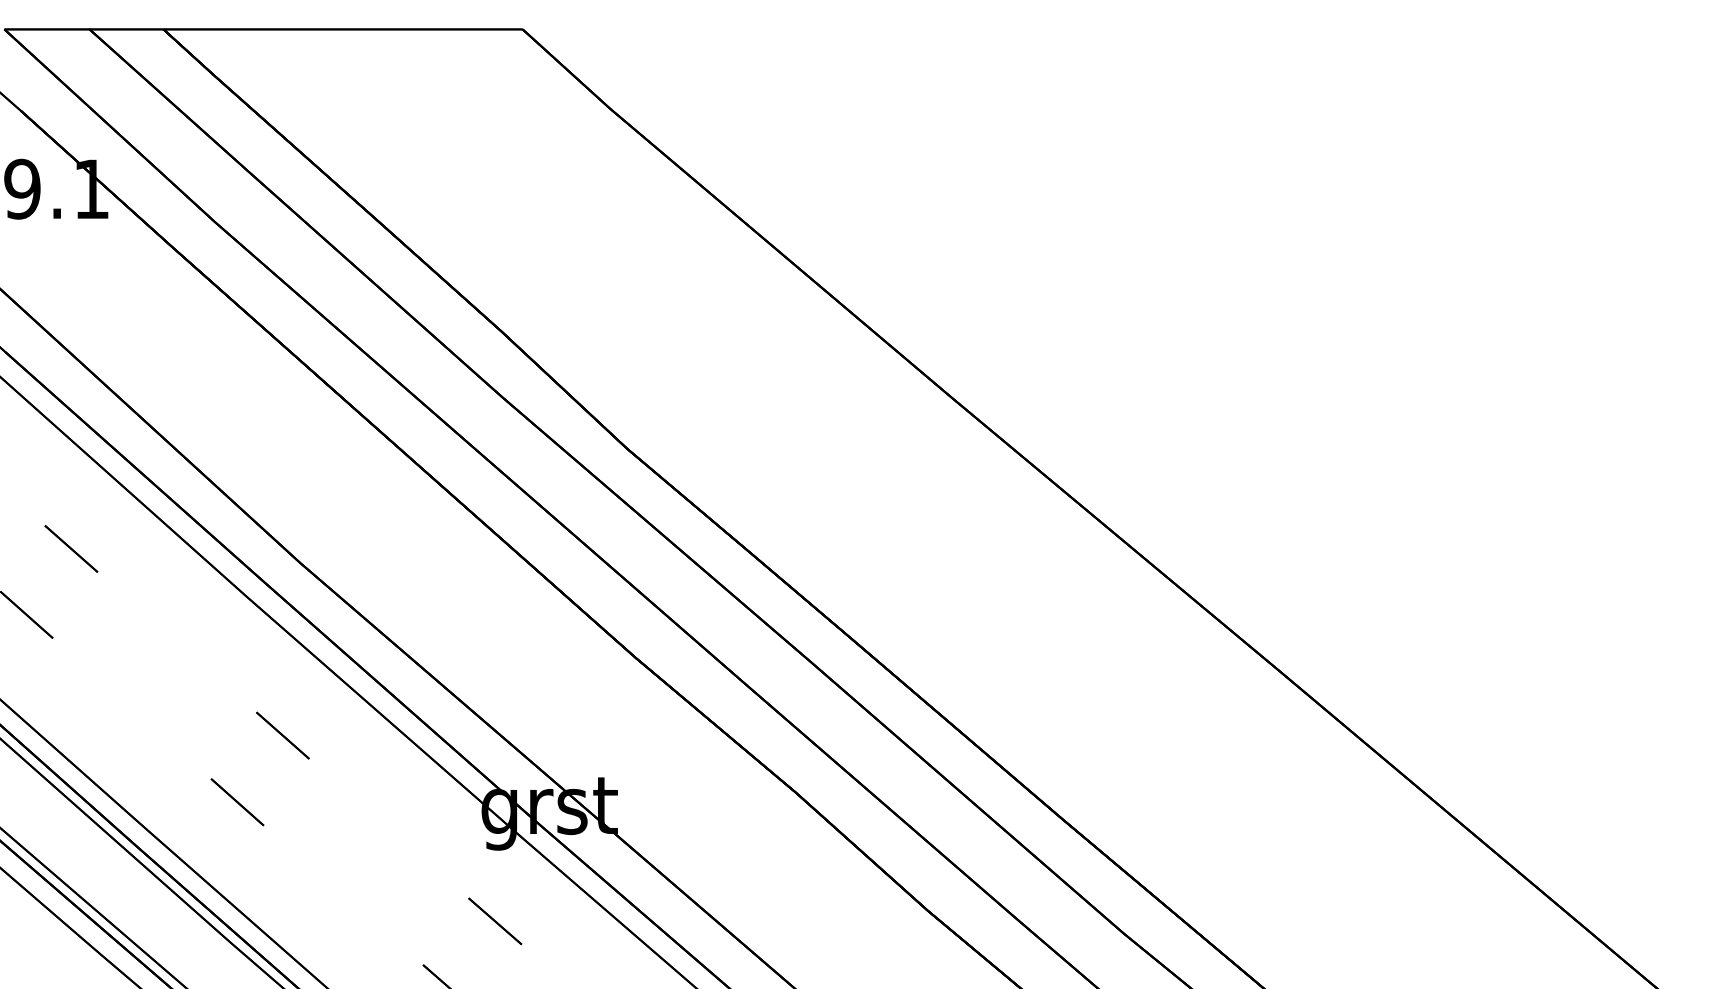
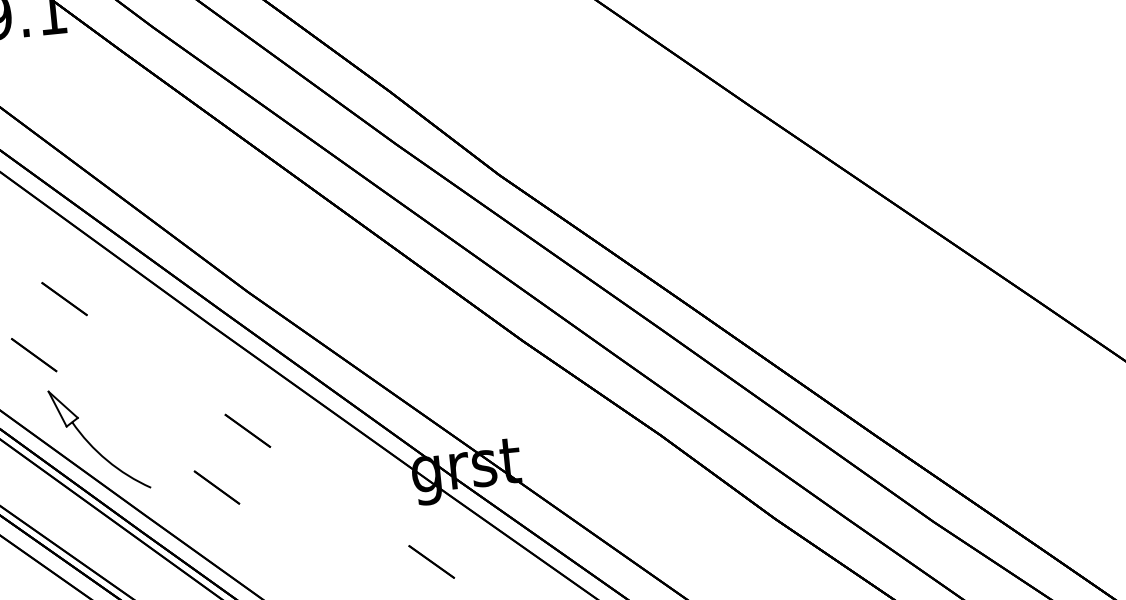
part: (88, 735) -> (93, 446), added

